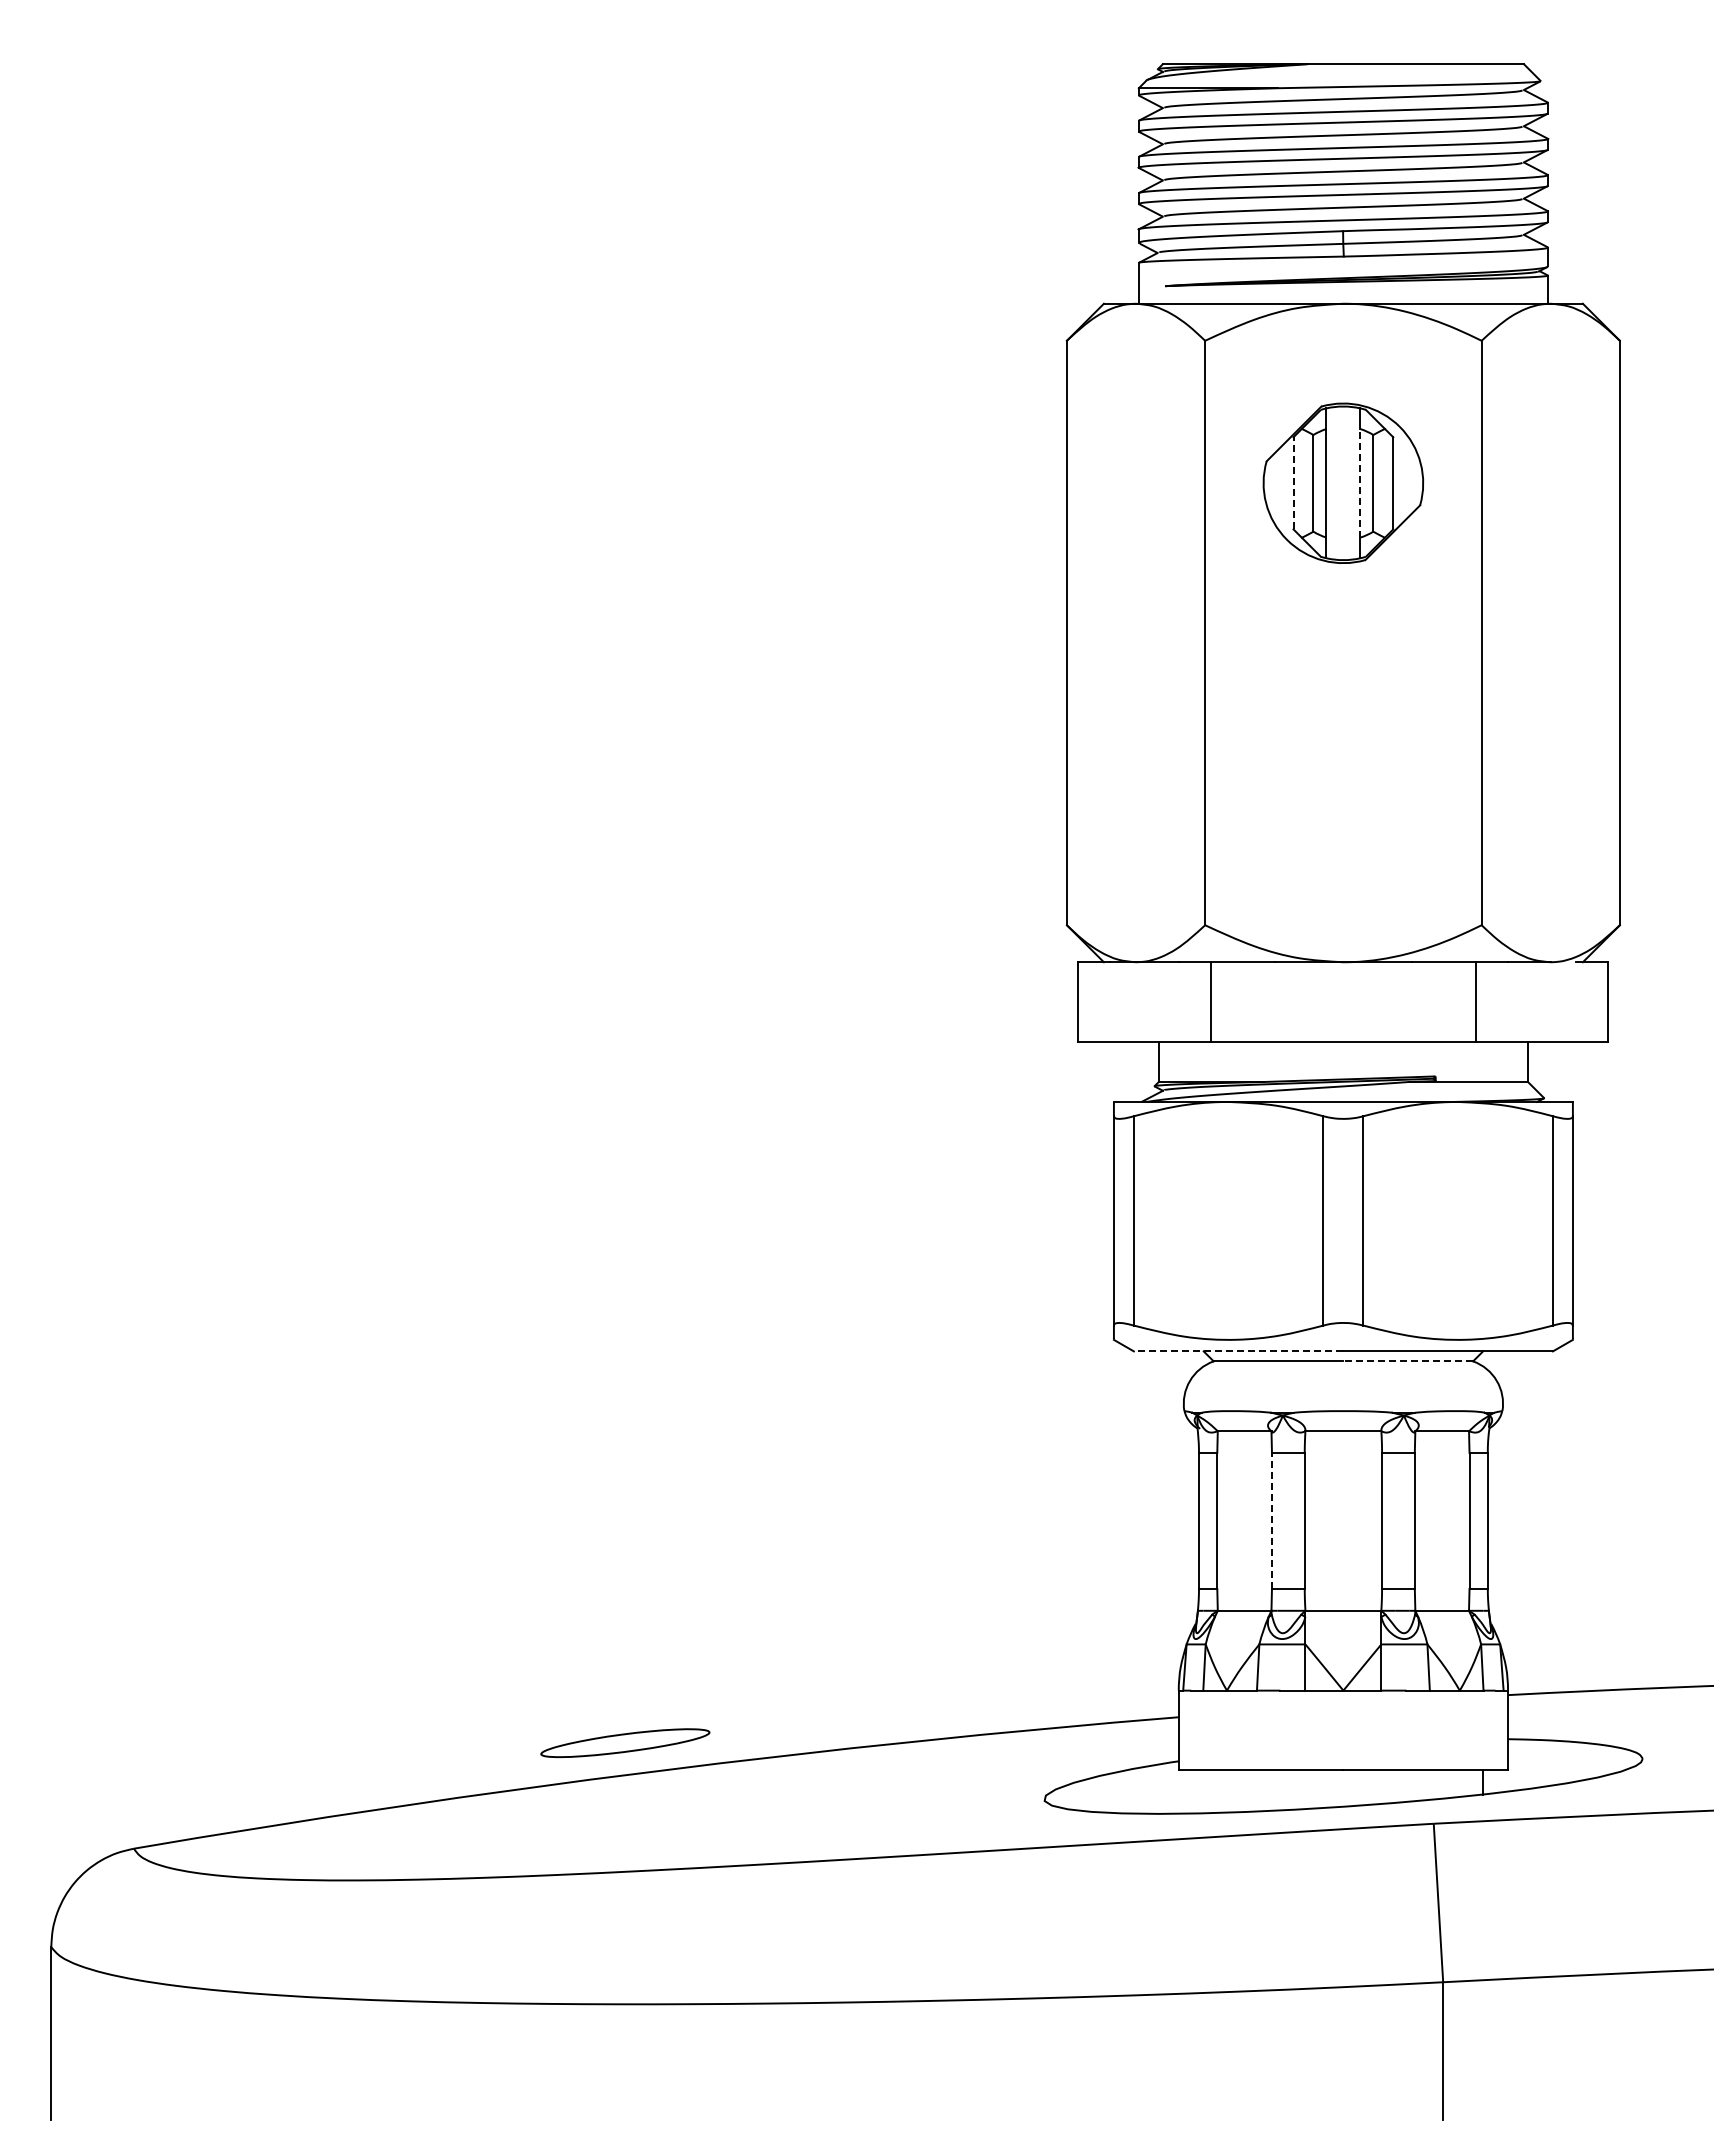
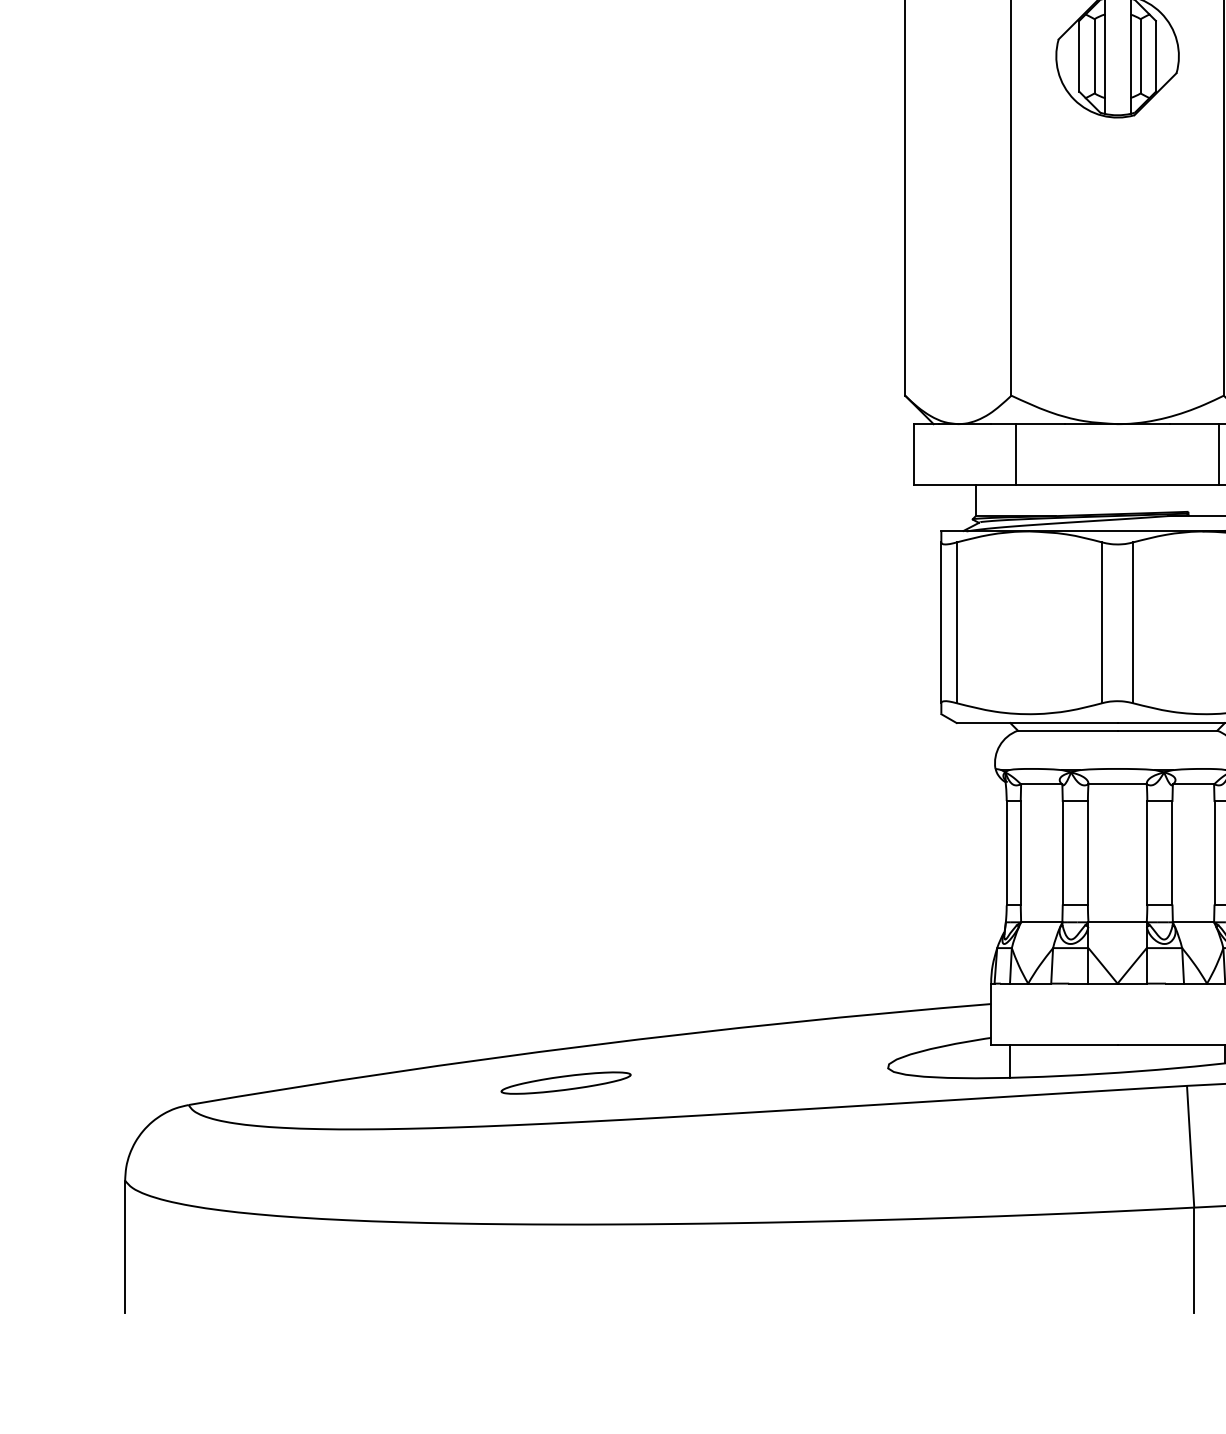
line: (1293, 482) -> (1079, 55), dashed -> solid
line: (1360, 482) -> (1130, 55), dashed -> solid
line: (1238, 1351) -> (1037, 723), dashed -> solid
line: (1408, 1361) -> (1167, 730), dashed -> solid
line: (1271, 1520) -> (1062, 852), dashed -> solid
part: (625, 1742) -> (566, 1082), moved
line: (1203, 1791) -> (1010, 1061), added

